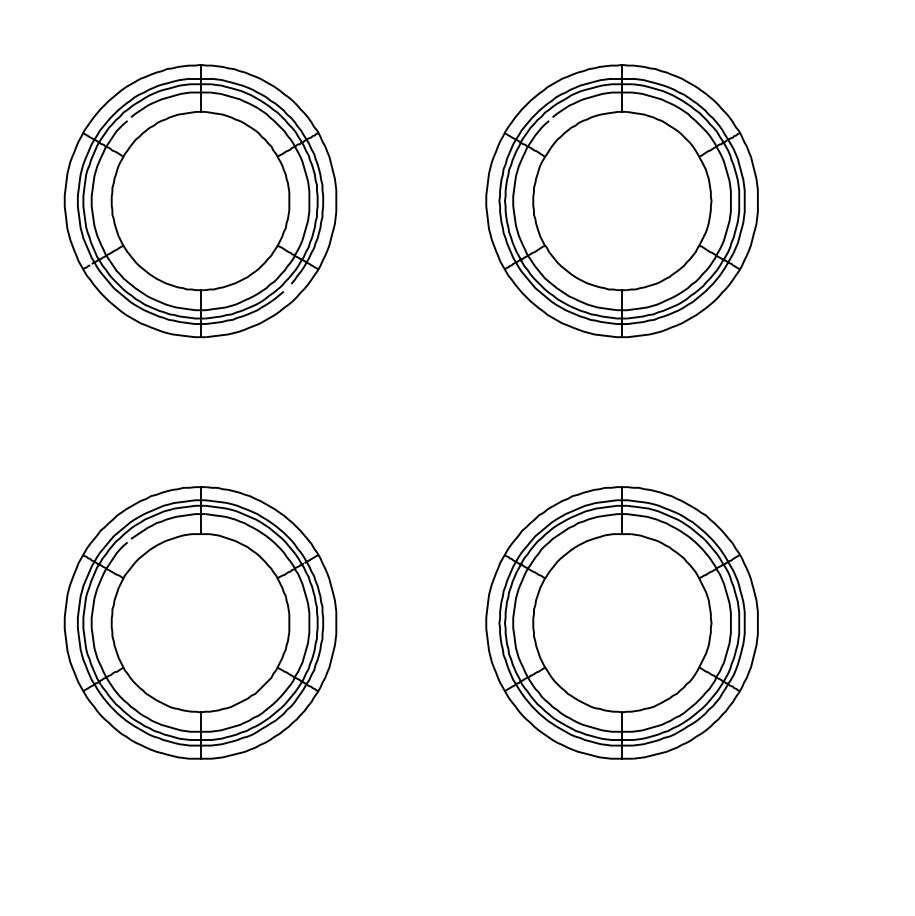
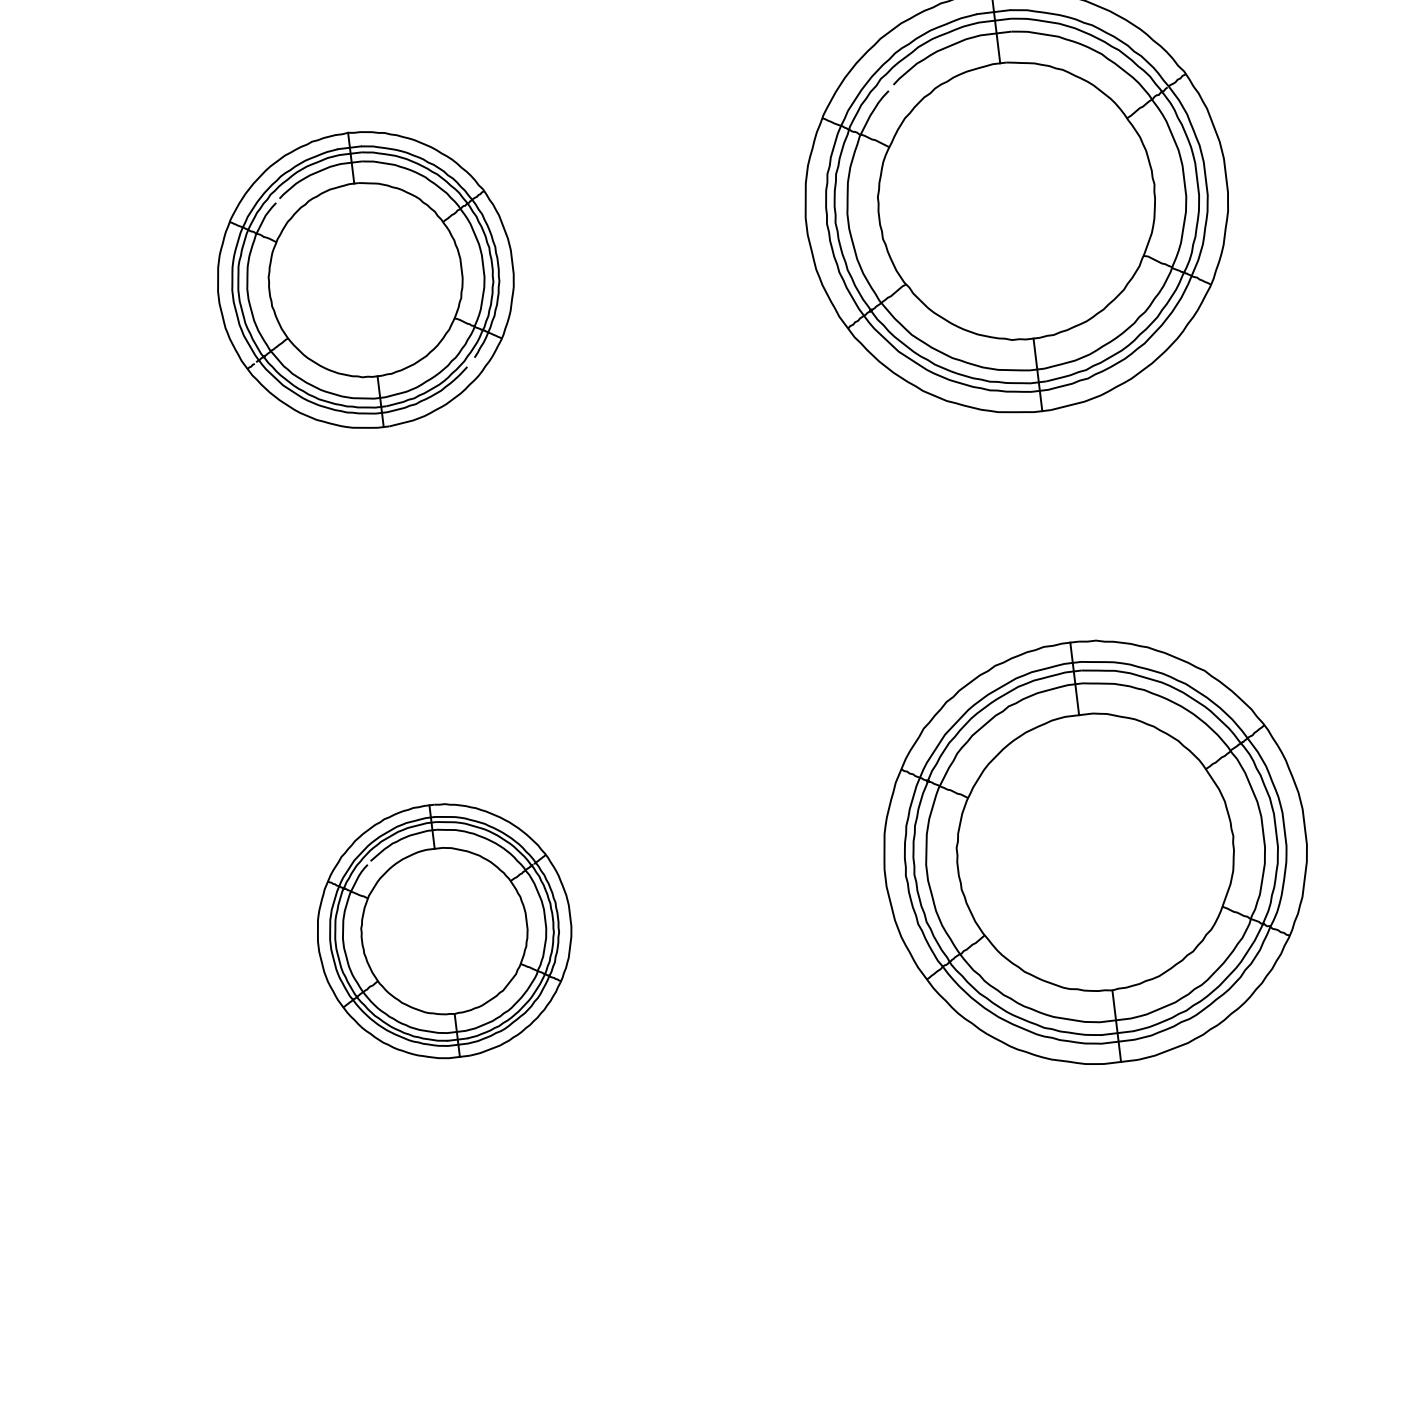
part: (200, 201) -> (365, 280), size x0.7
part: (200, 622) -> (444, 930), size x0.6

